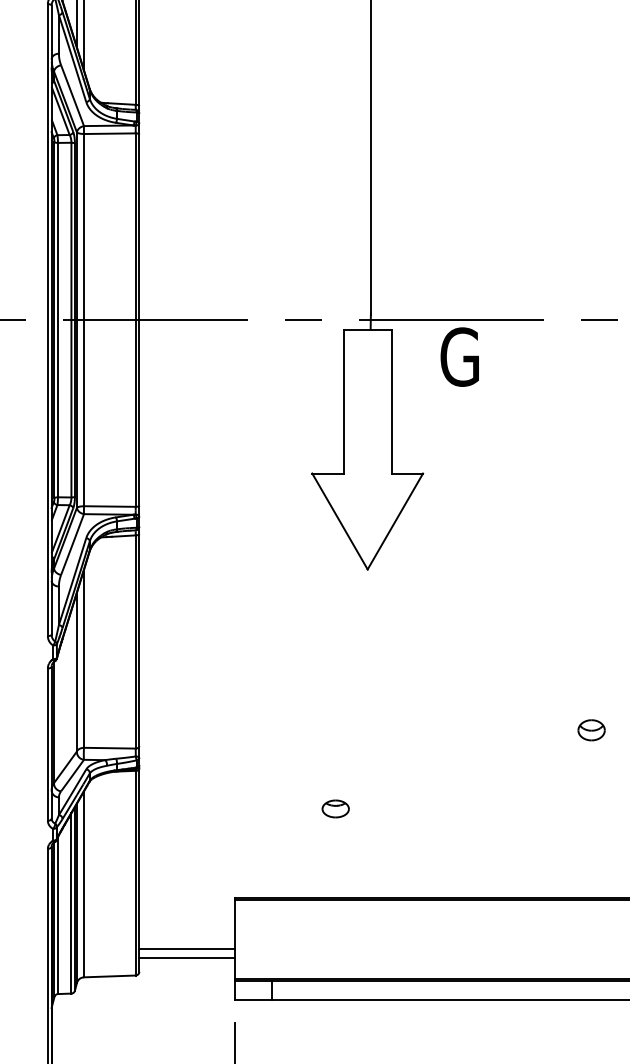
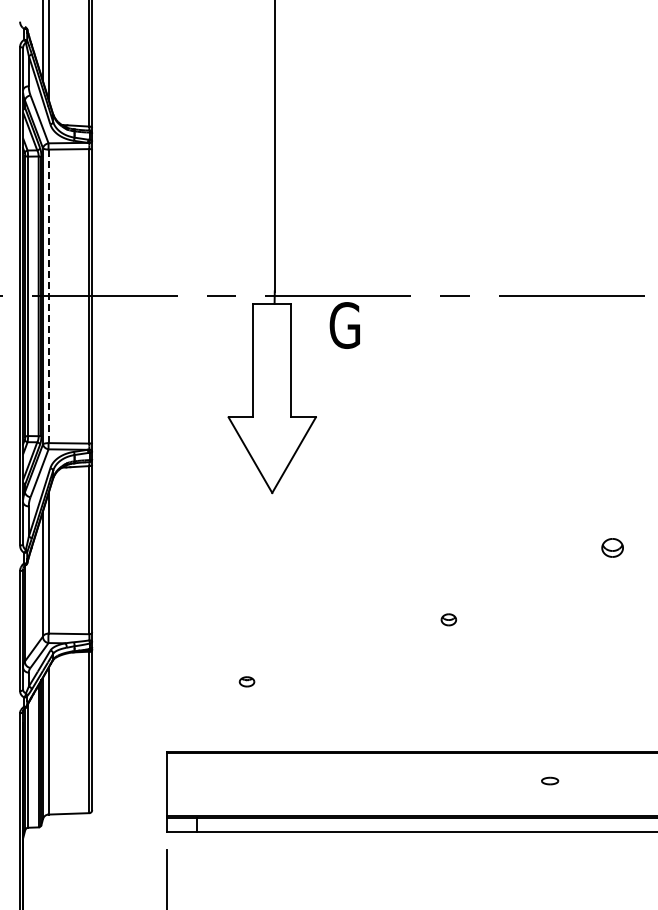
line: (83, 320) -> (48, 296), solid -> dashed
part: (591, 729) -> (448, 619), size x0.7
part: (335, 808) -> (246, 681), size x0.7
line: (186, 949) -> (129, 792), removed
line: (186, 958) -> (129, 799), removed

